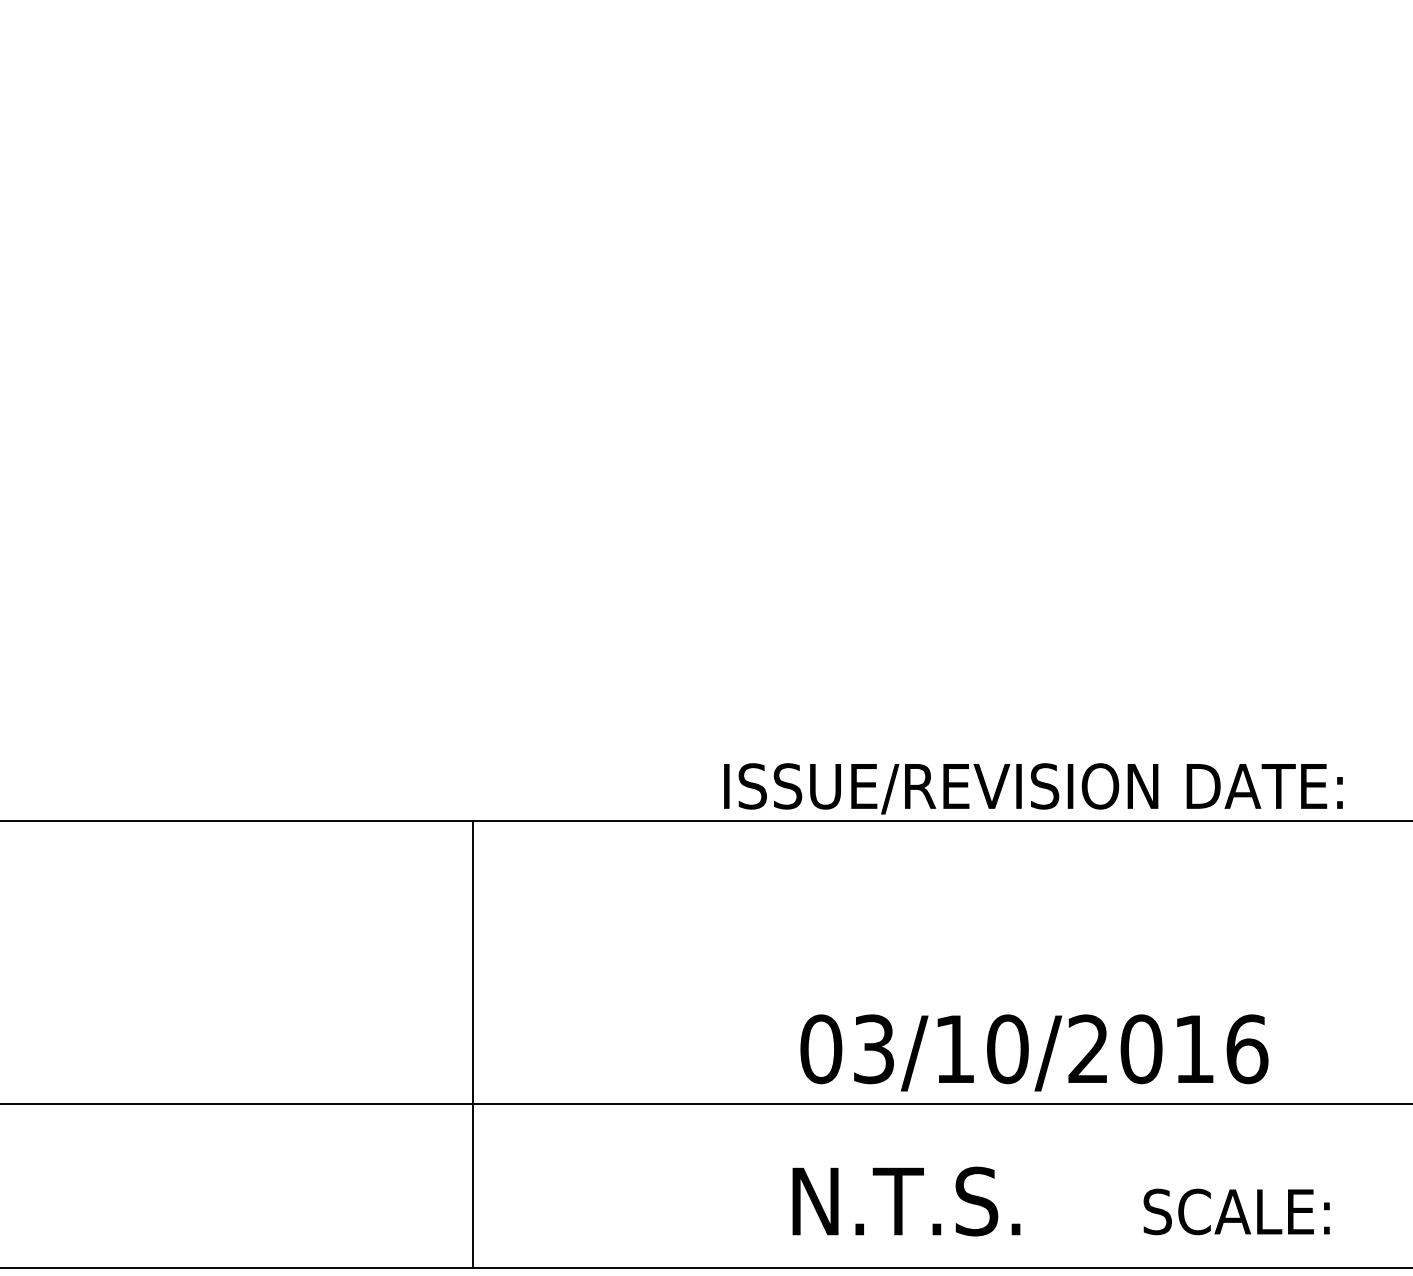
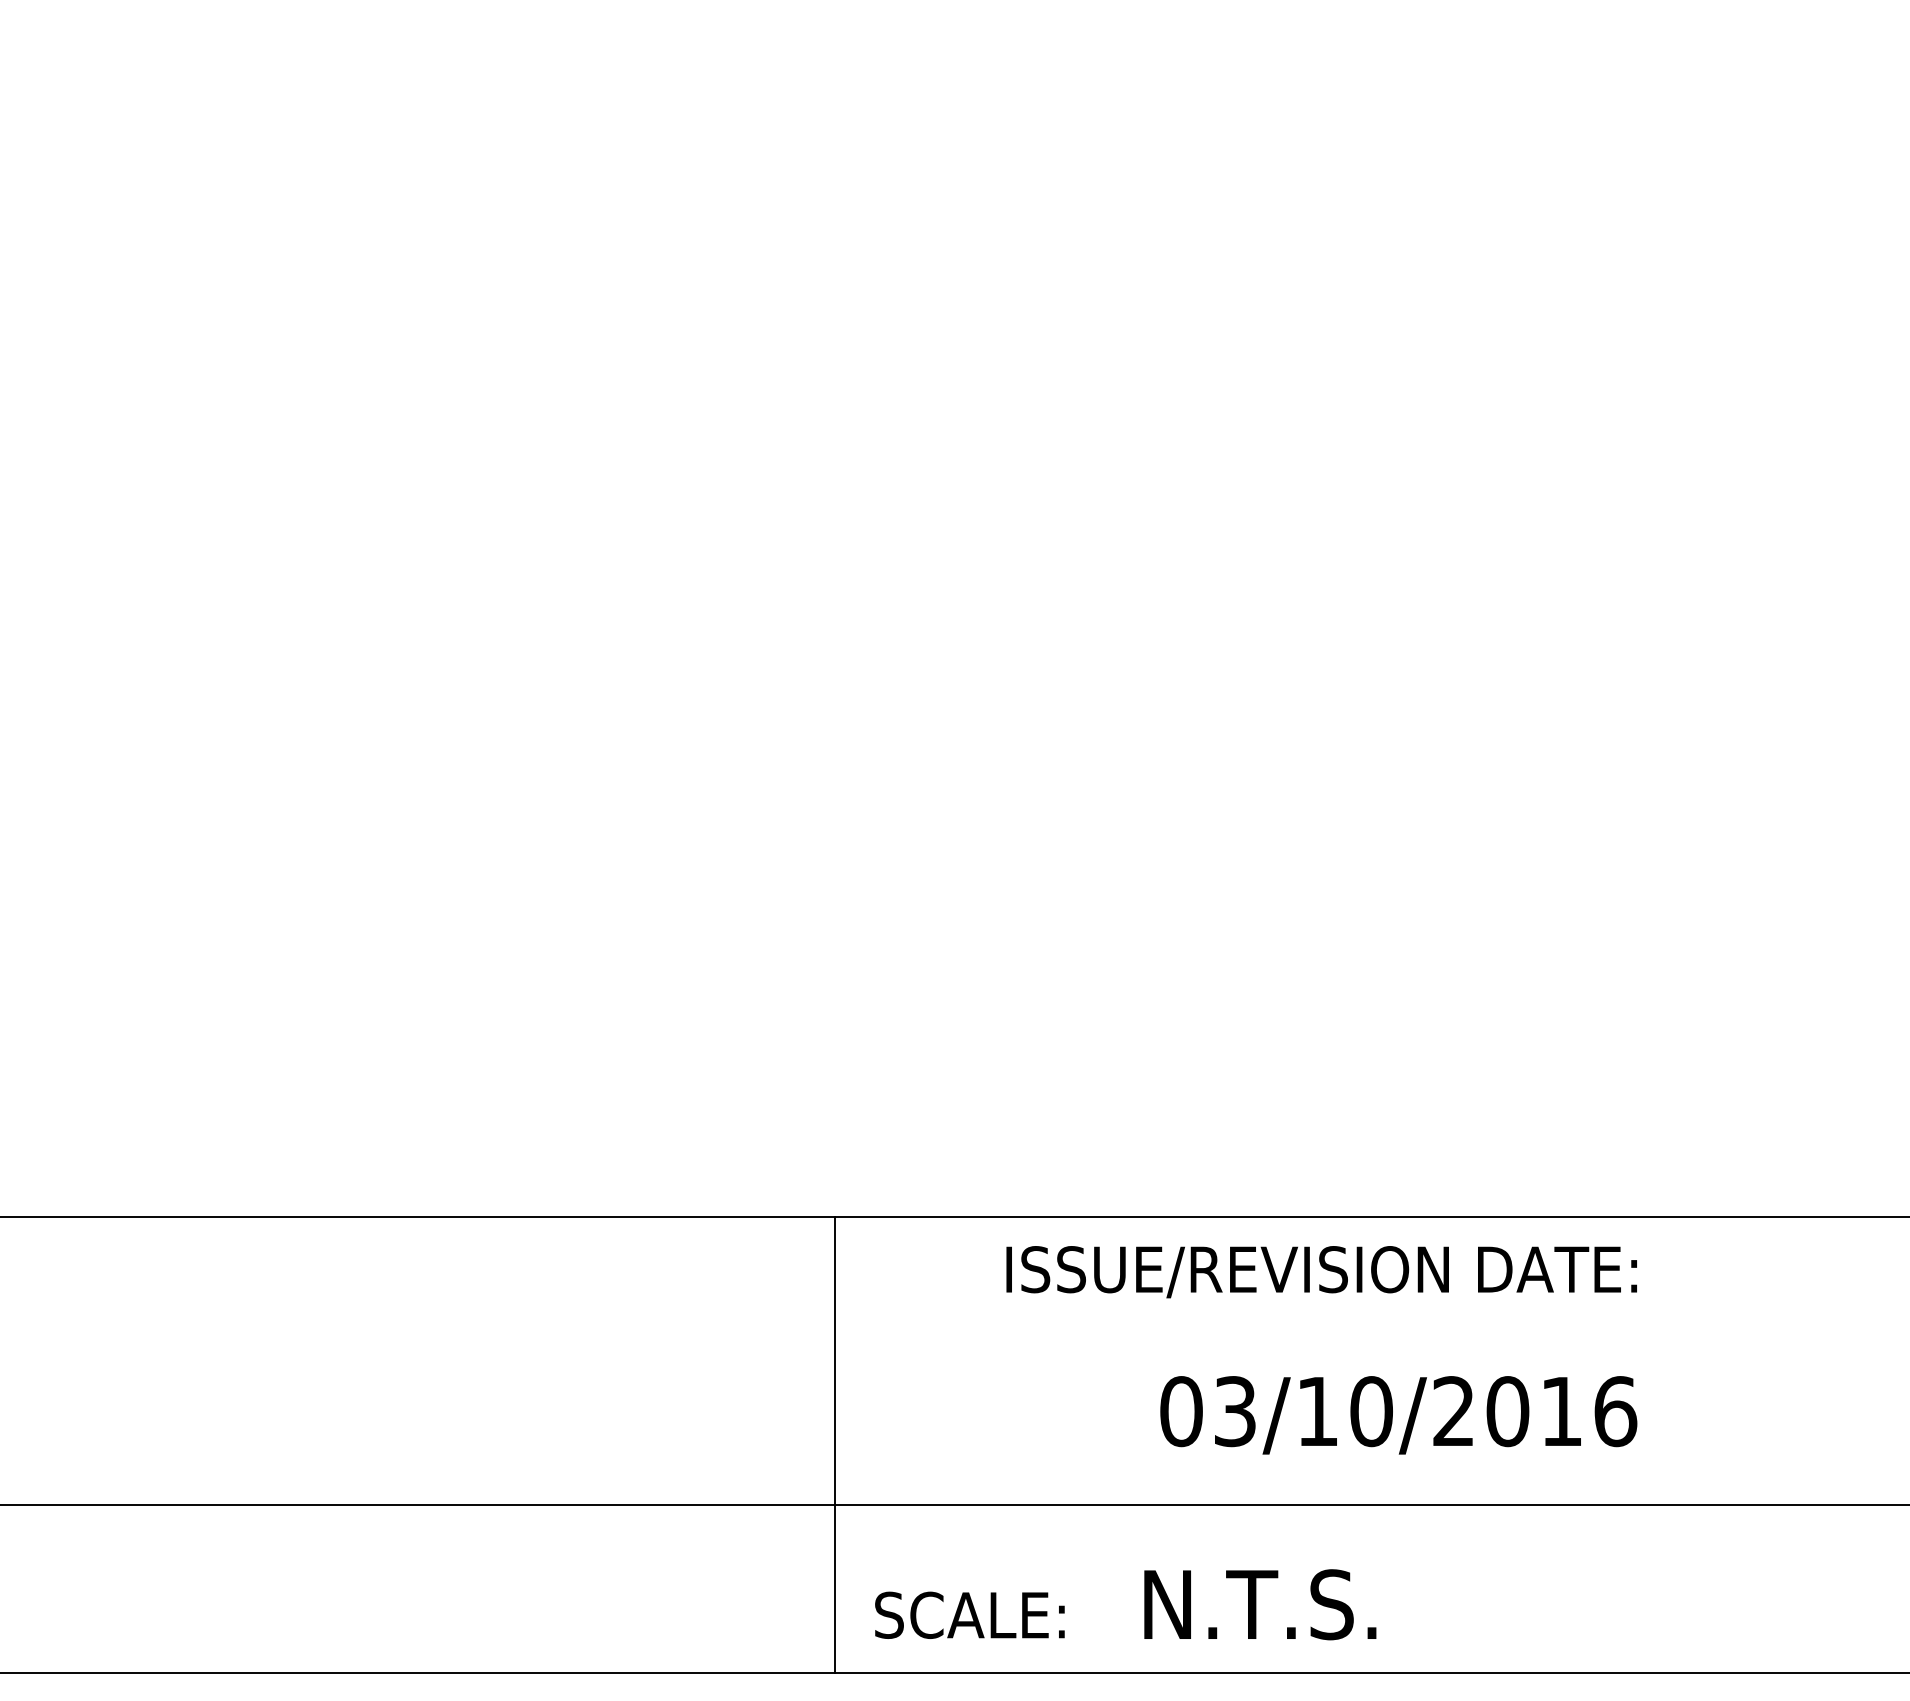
text: (1033, 789) -> (1321, 1272), moved
line: (472, 1044) -> (834, 1444), moved
text: (1034, 1053) -> (1398, 1415), moved
text: (906, 1201) -> (1260, 1604), moved
text: (1236, 1211) -> (969, 1614), moved

